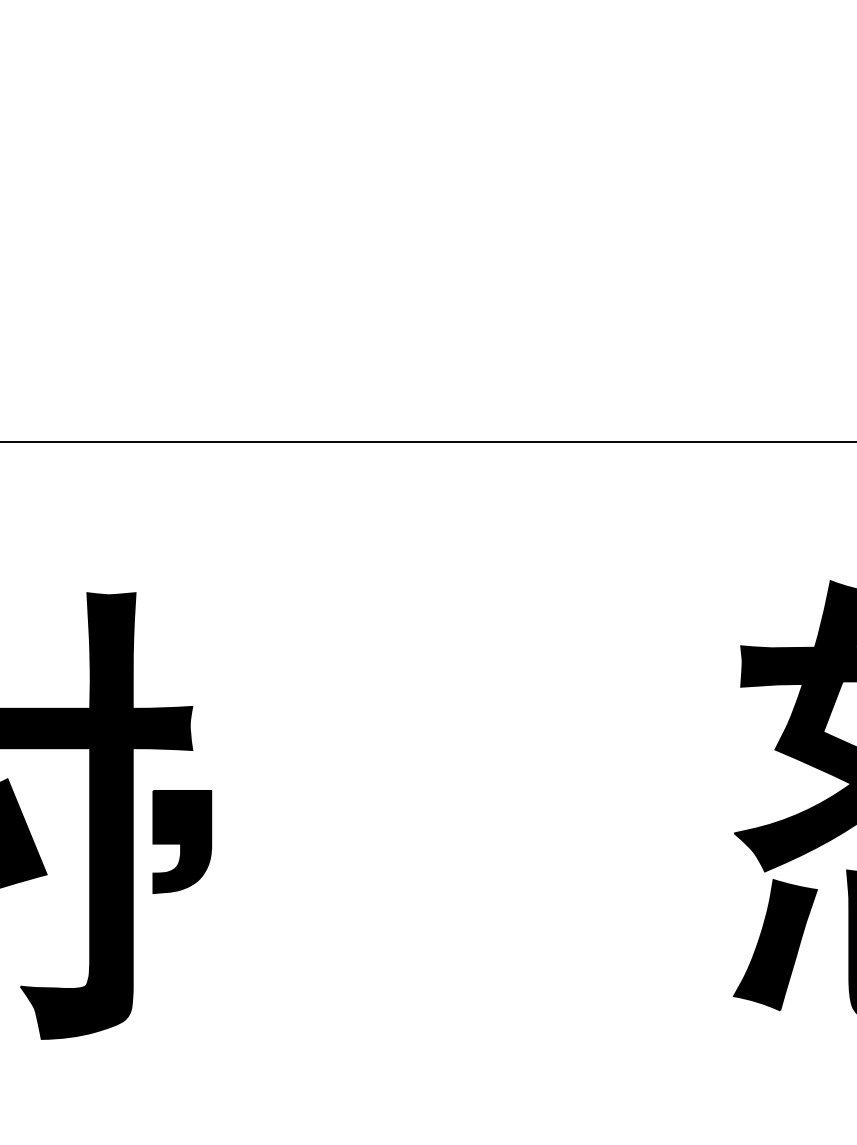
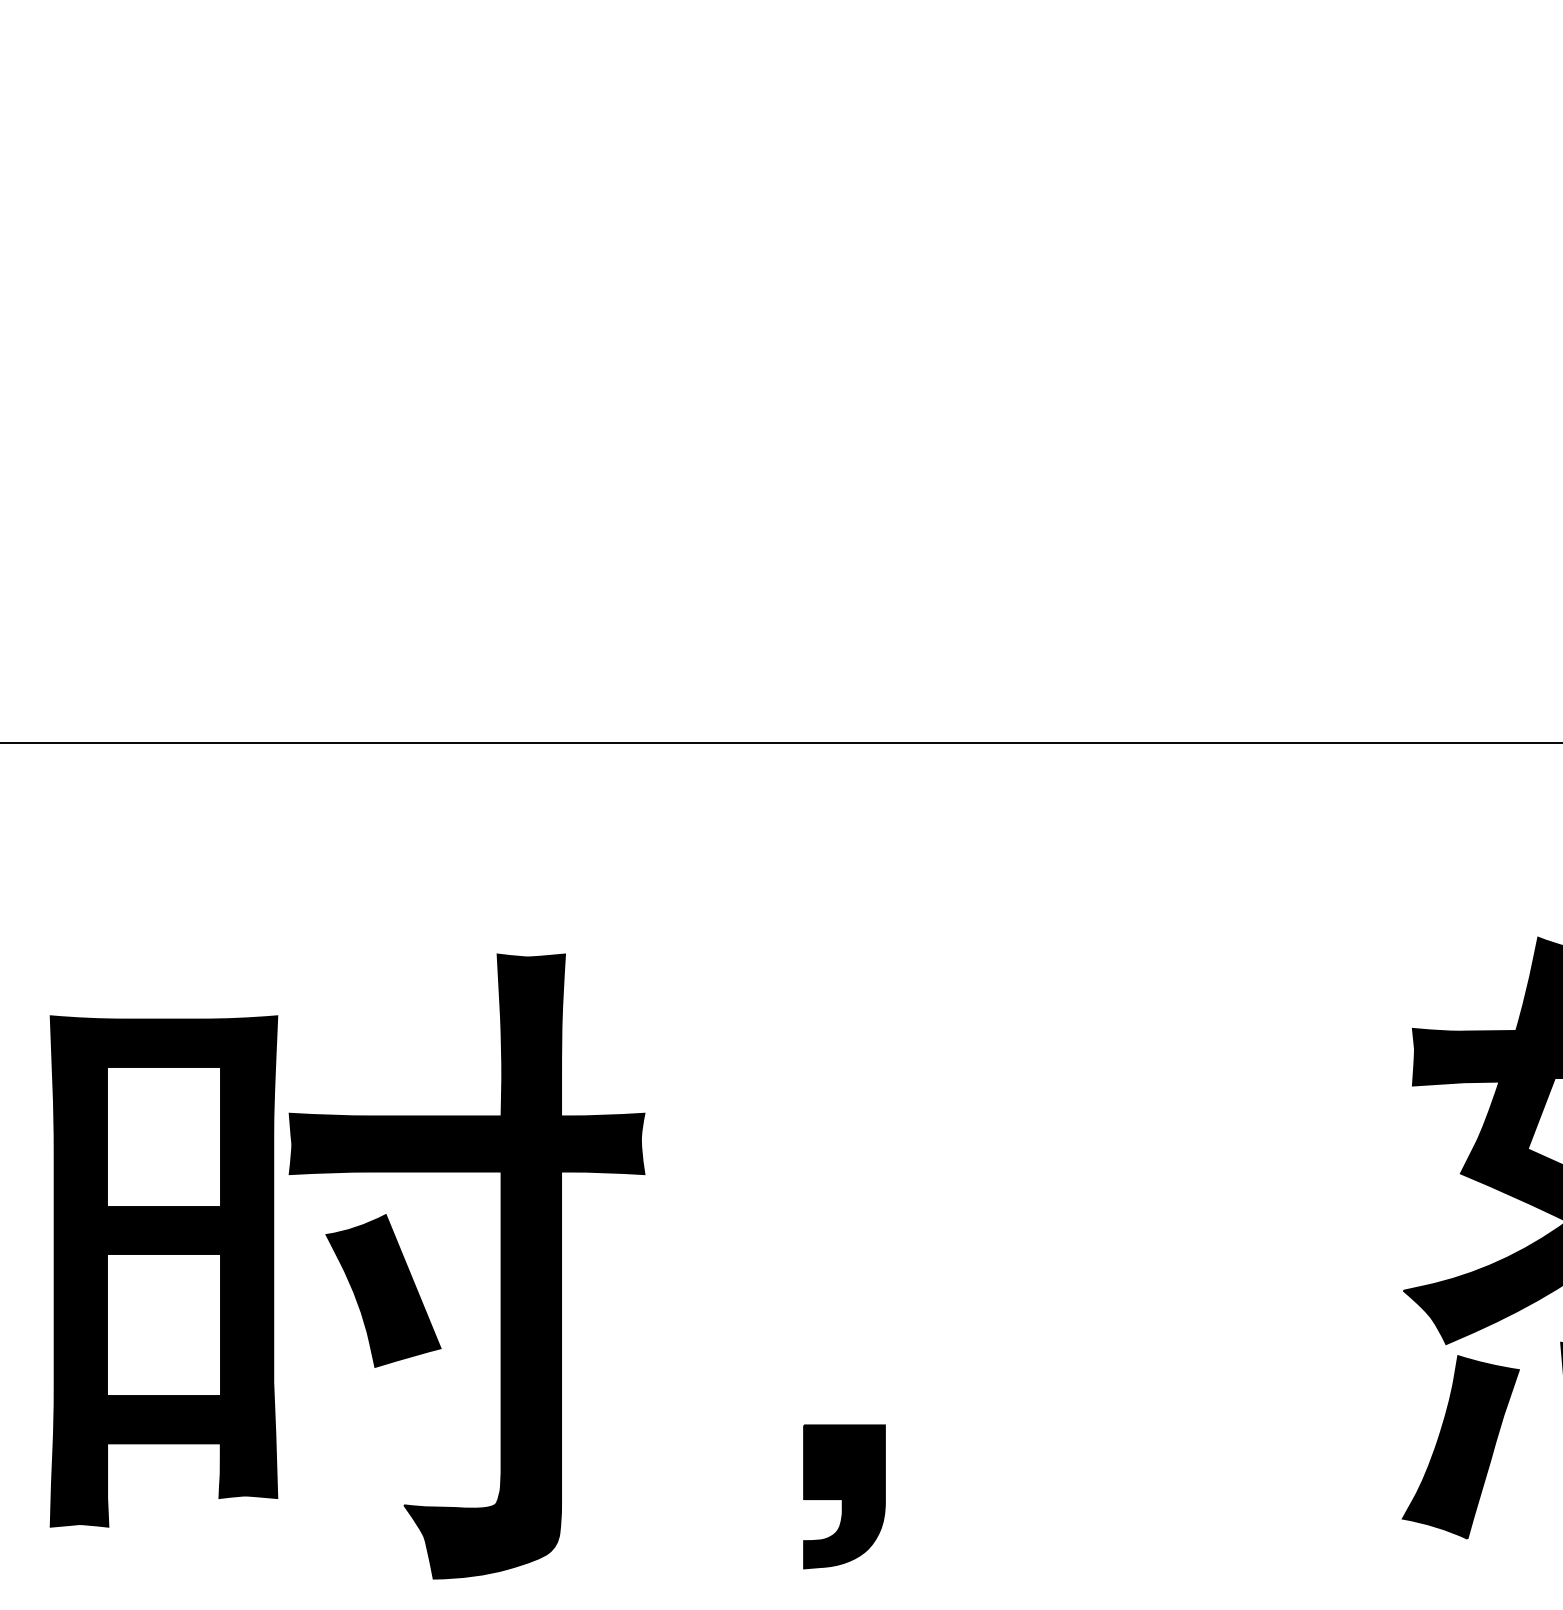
part: (182, 841) -> (844, 1496), moved

